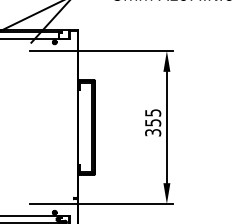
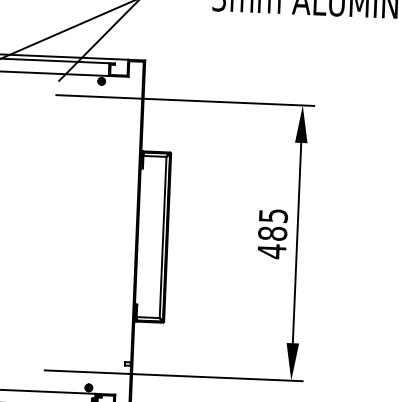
text: (153, 127) -> (272, 242), 355 -> 485

